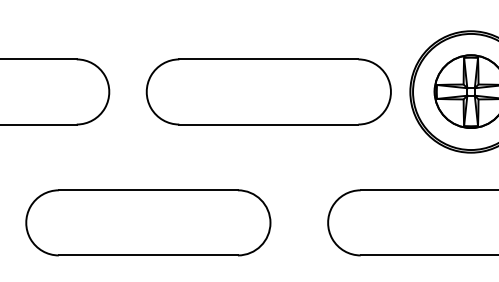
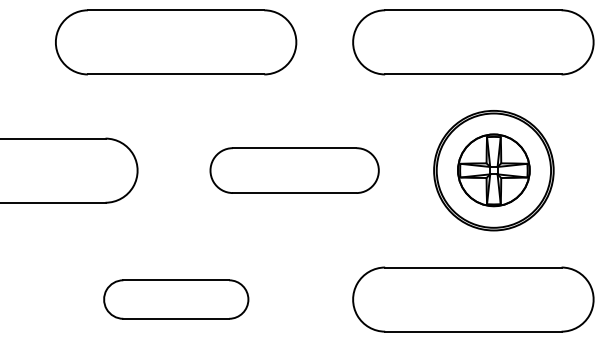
part: (268, 91) -> (294, 170), size x0.7
part: (148, 222) -> (176, 299), size x0.6

